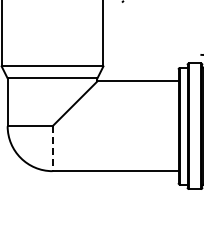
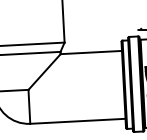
line: (52, 149) -> (29, 107), dashed -> solid

